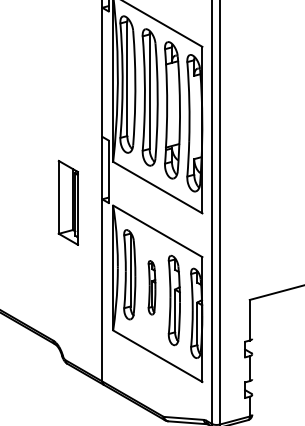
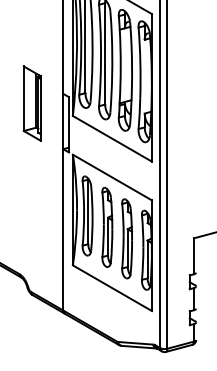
part: (67, 202) -> (31, 103), moved
part: (151, 287) -> (106, 227), size x1.67

